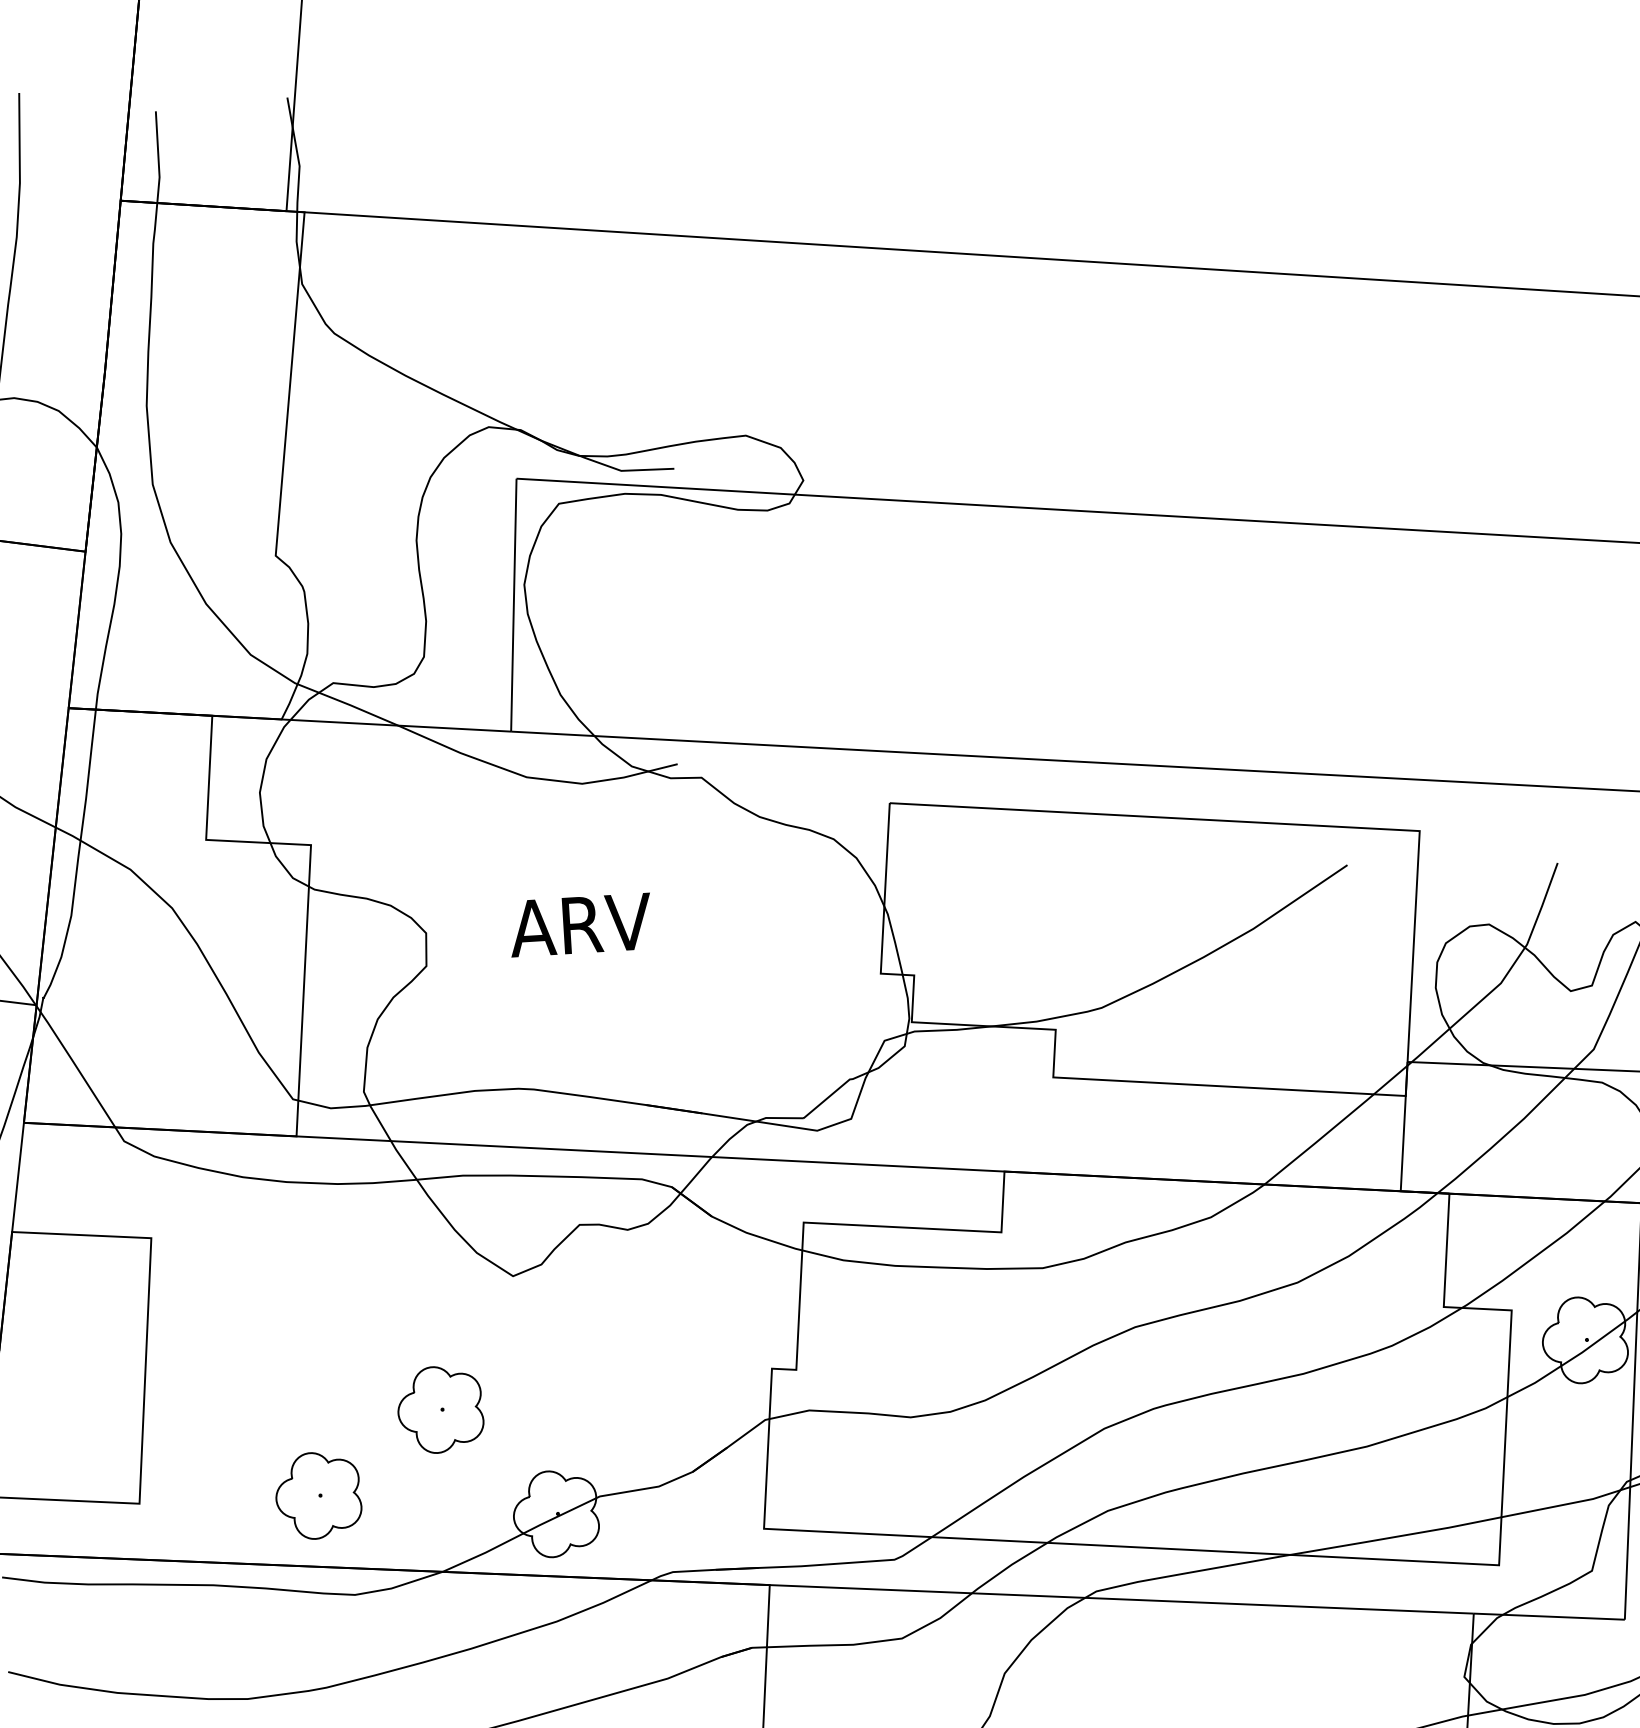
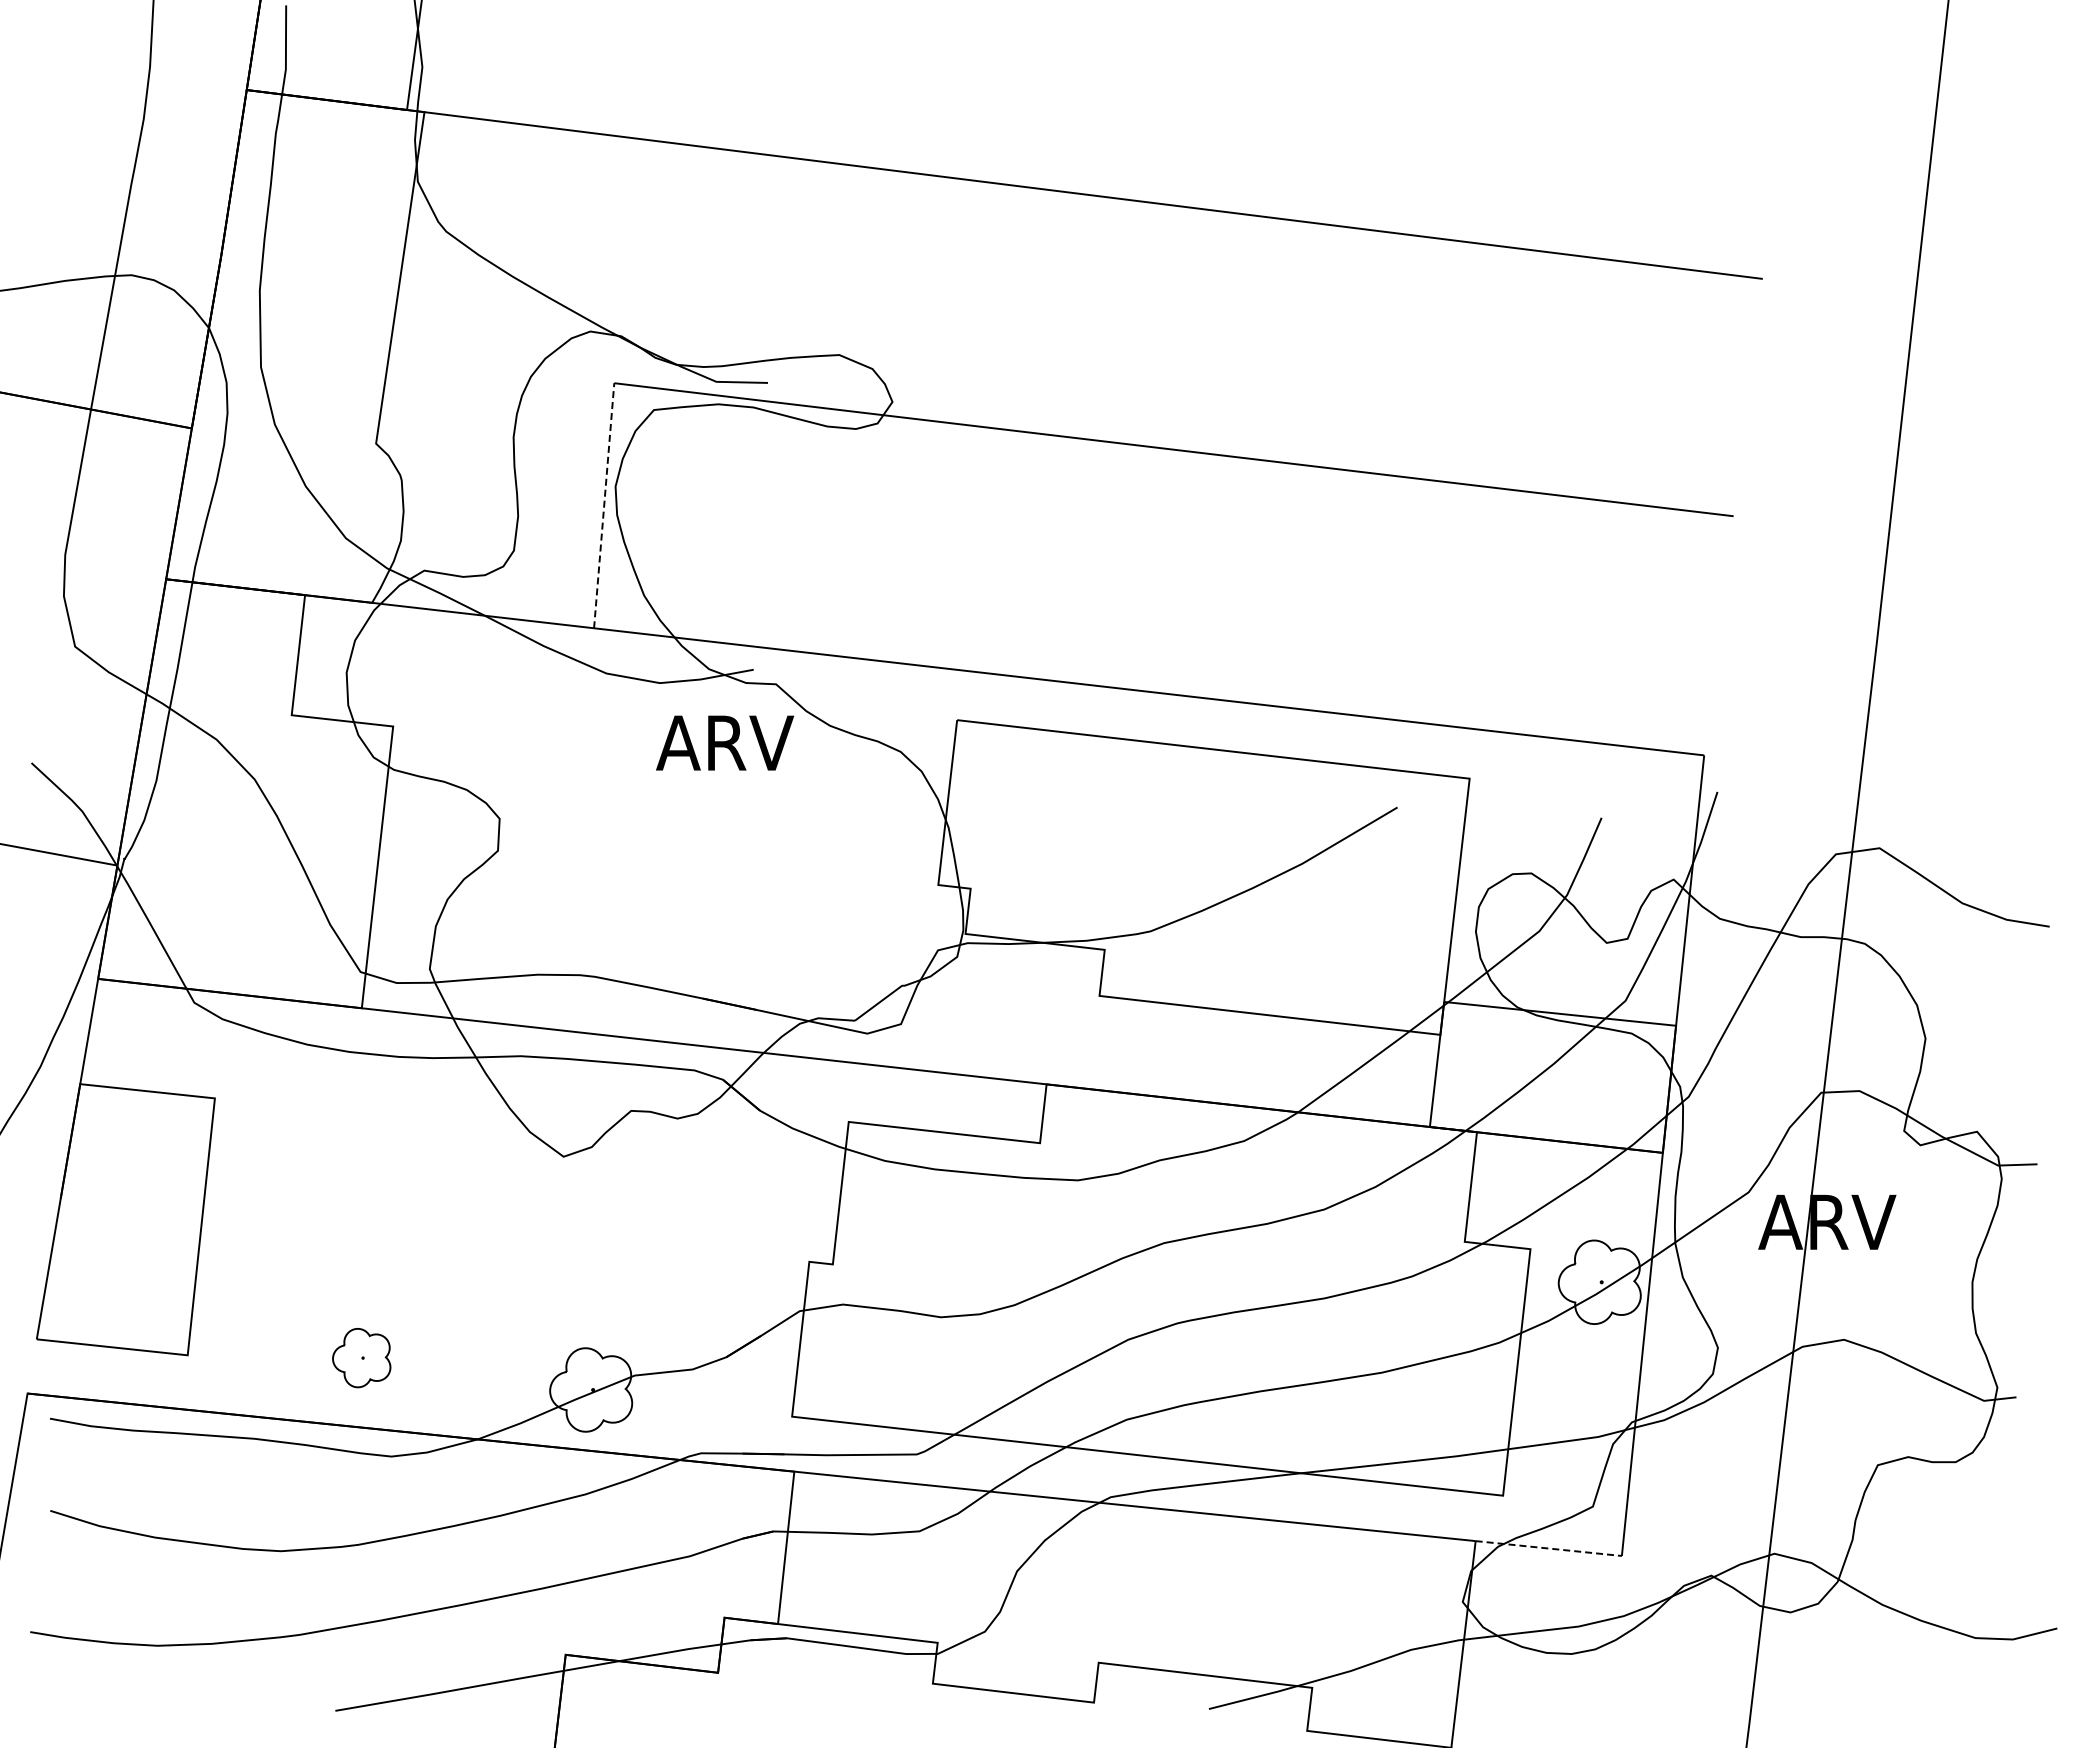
line: (514, 604) -> (604, 505), solid -> dashed
text: (581, 924) -> (725, 742), moved
part: (440, 1409) -> (485, 1281), removed
part: (318, 1495) -> (361, 1357), size x0.7
line: (1550, 1616) -> (1549, 1548), solid -> dashed

